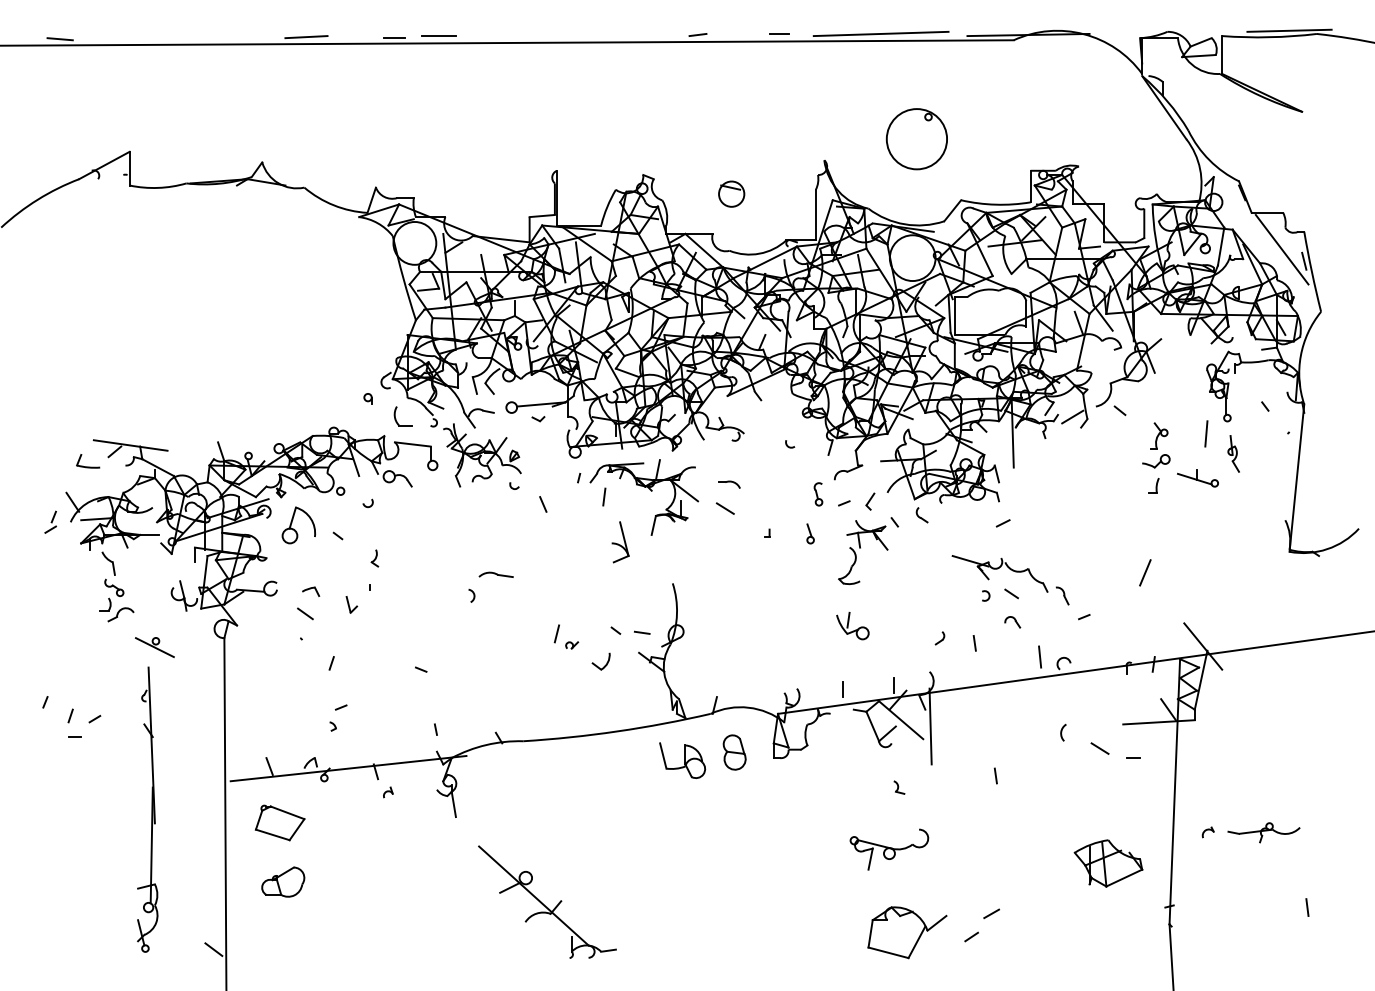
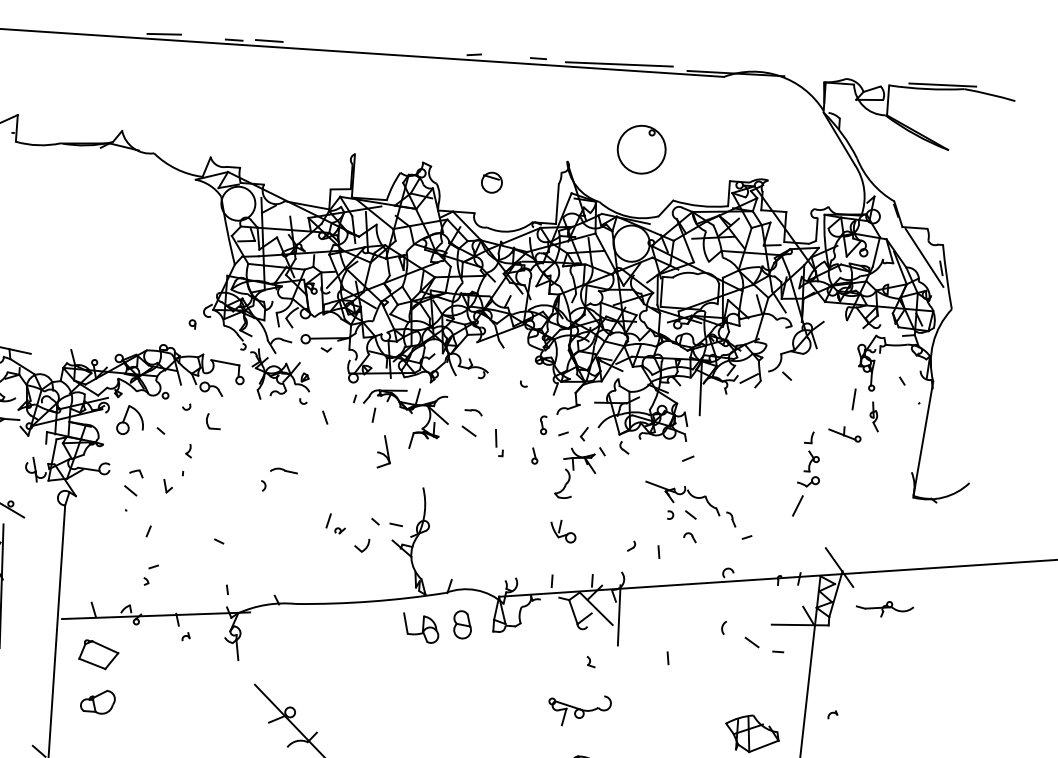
part: (396, 418) -> (208, 422), moved
part: (1156, 445) -> (809, 469), moved
line: (1039, 656) -> (495, 437), moved
part: (1263, 832) -> (884, 608), moved

